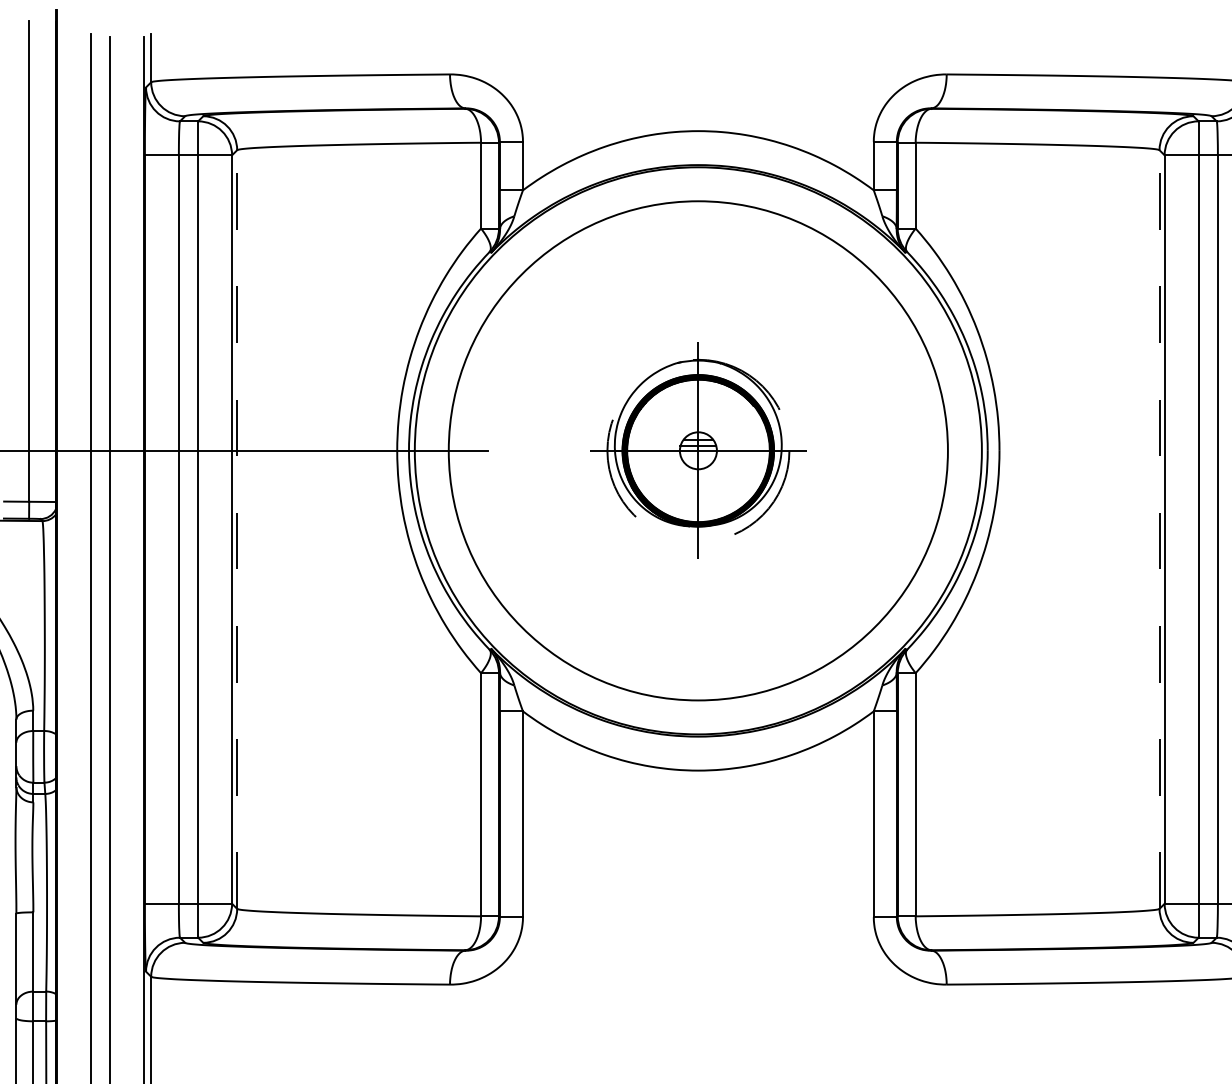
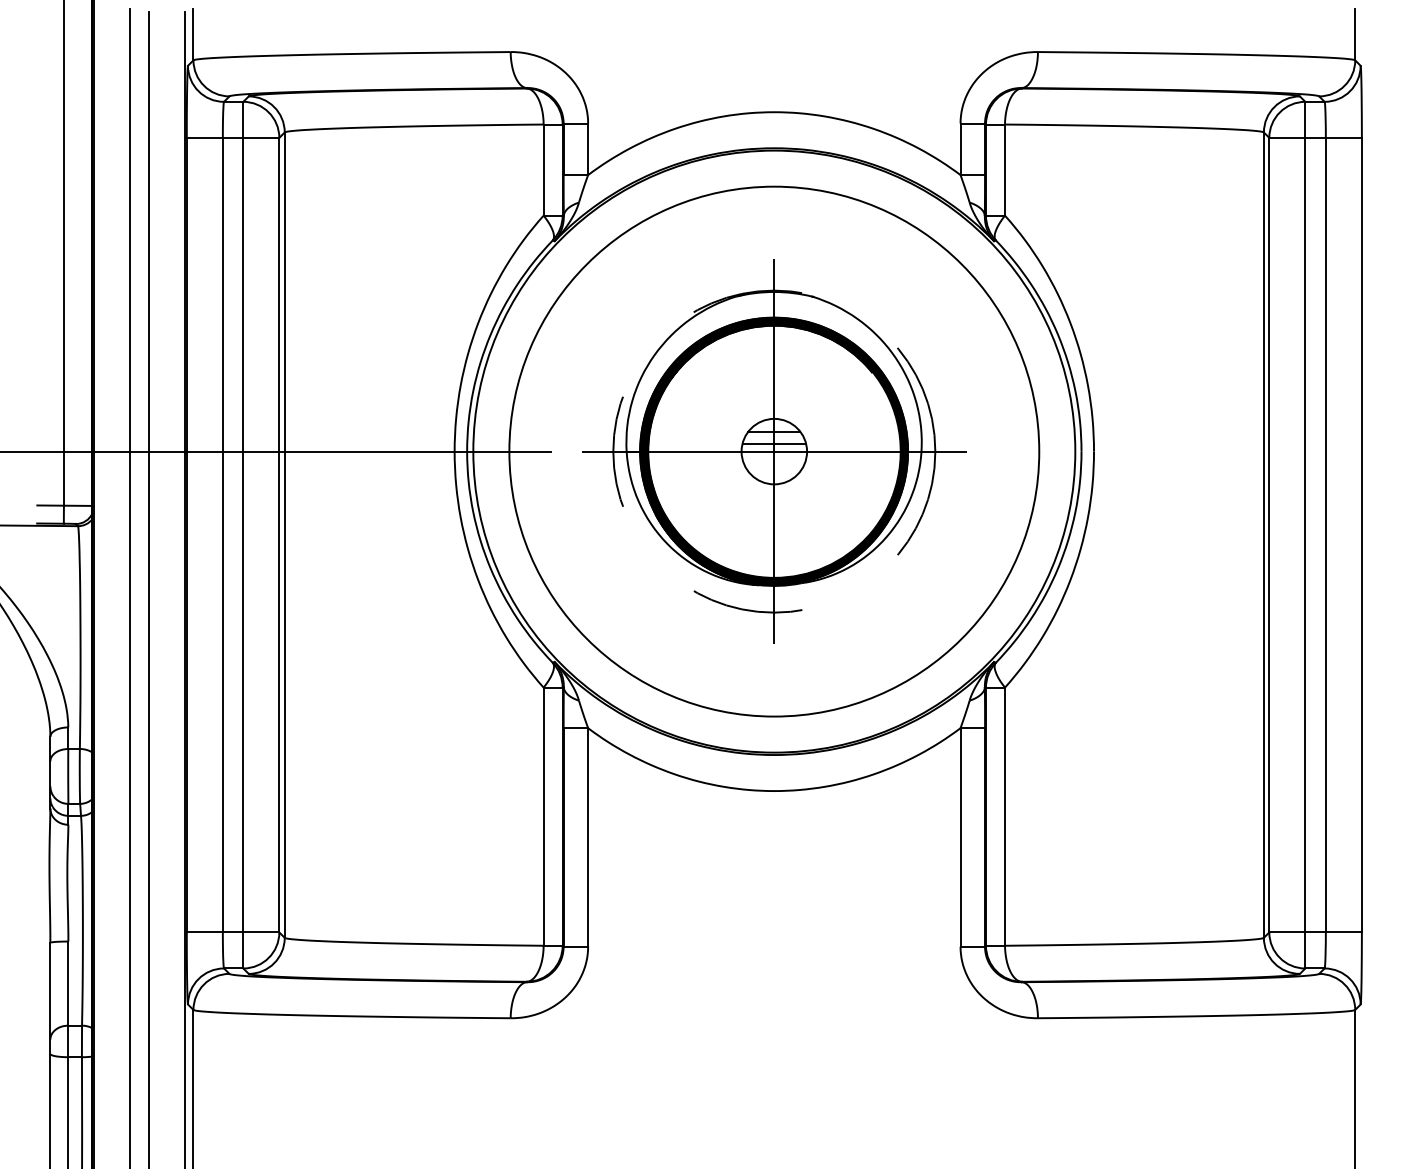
part: (698, 450) -> (774, 451), size x1.67
line: (236, 529) -> (284, 535), dashed -> solid
line: (1159, 529) -> (1263, 535), dashed -> solid

